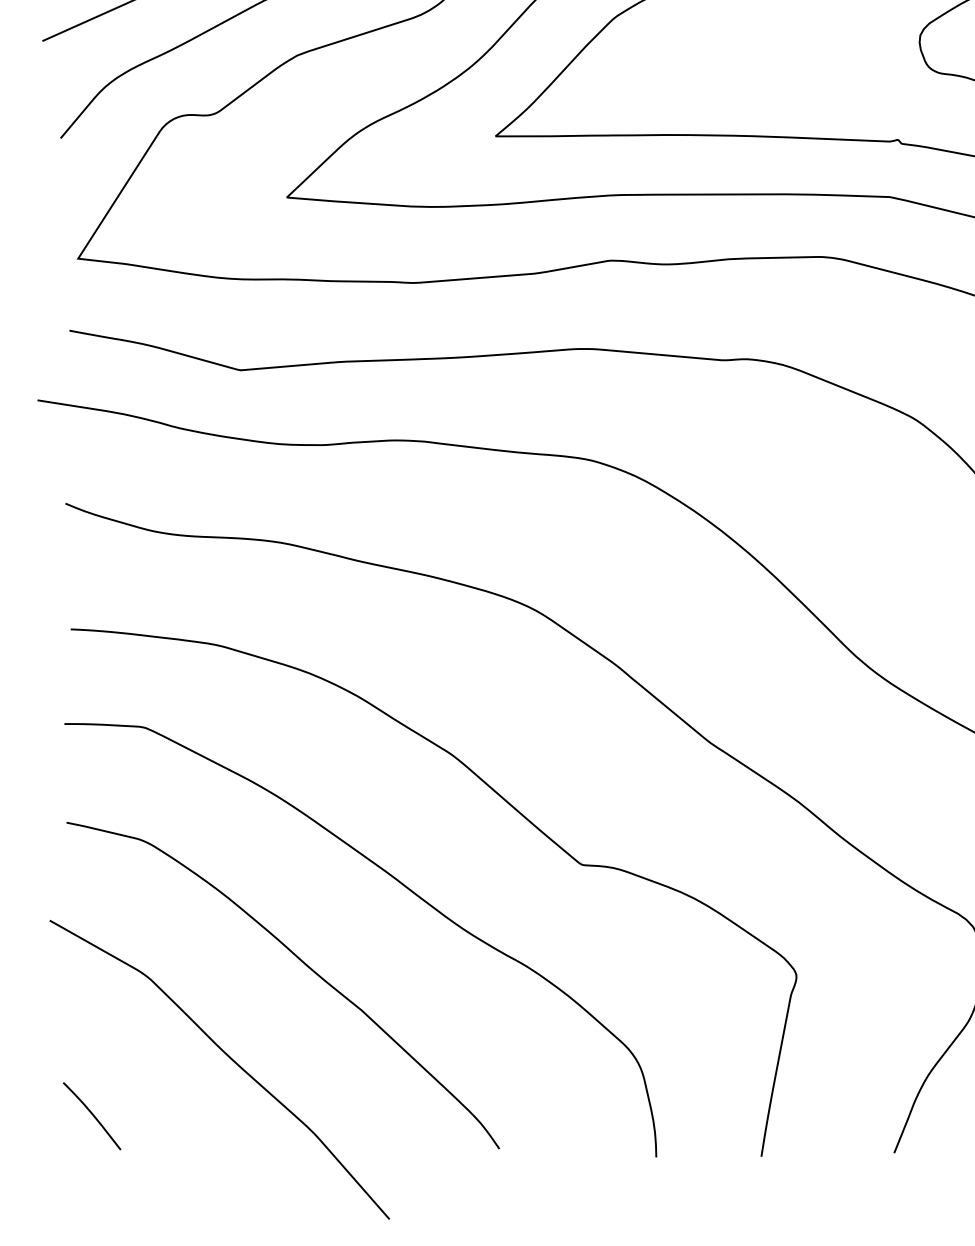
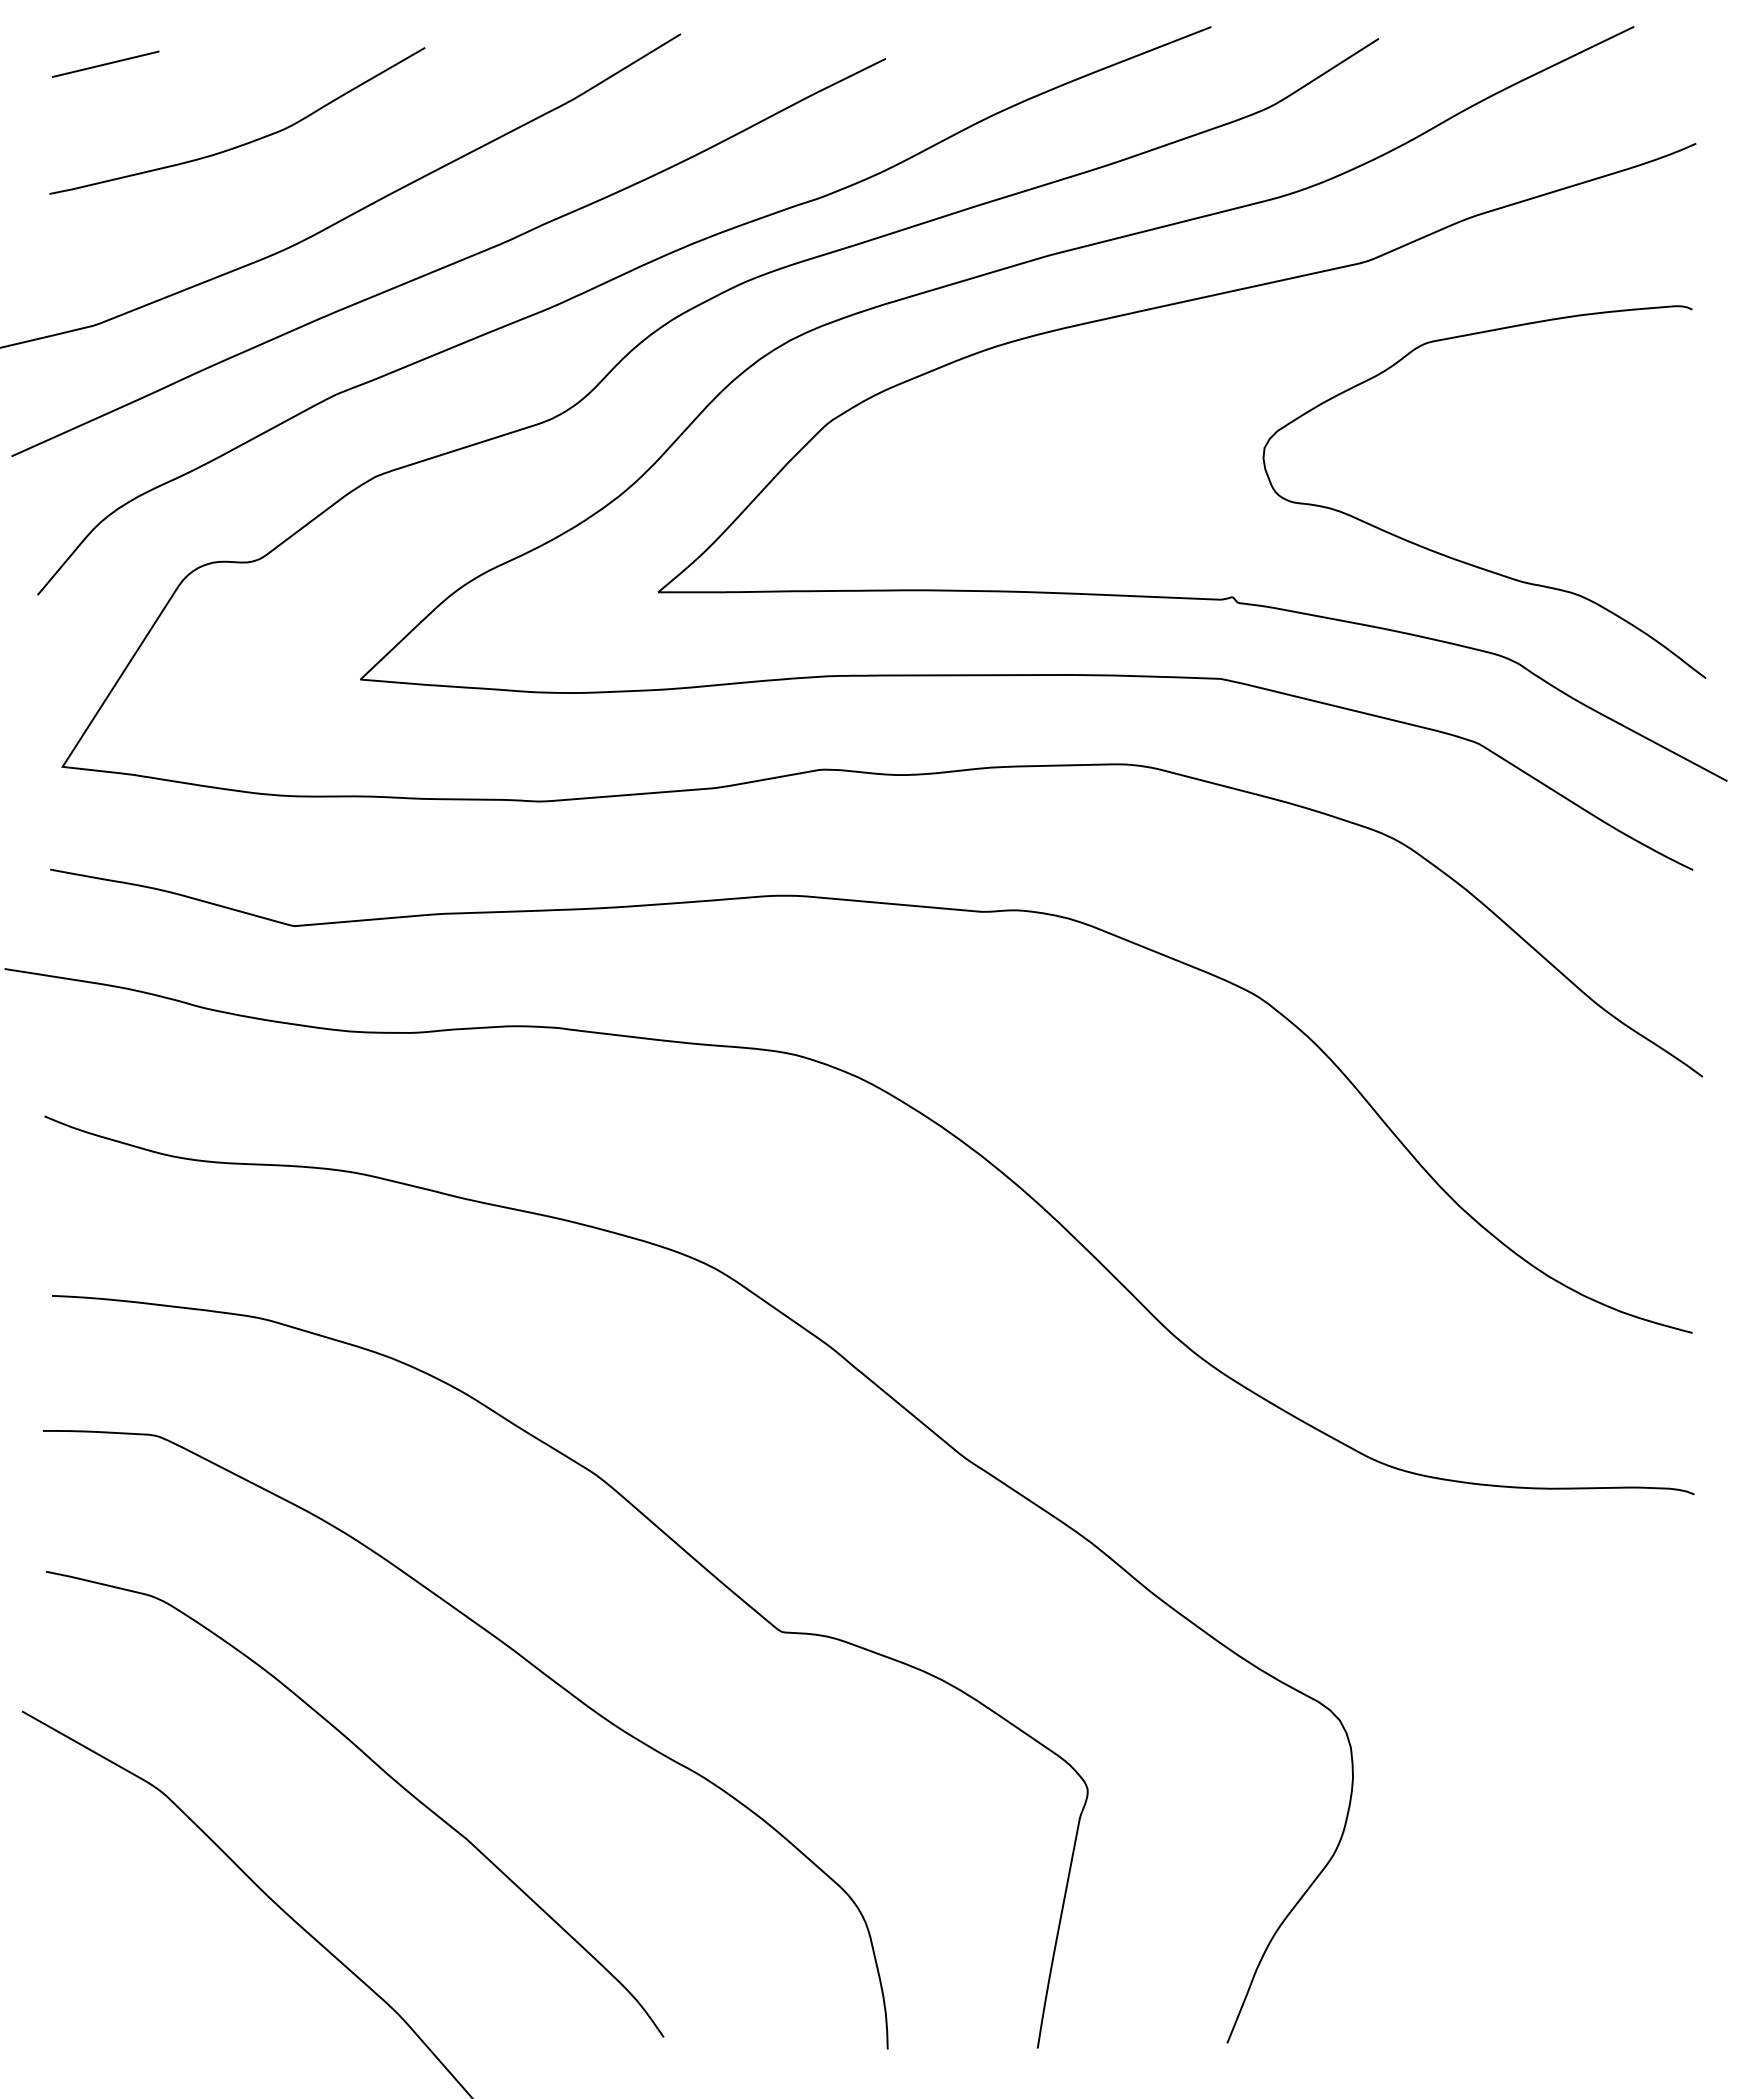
curve: (92, 1115) -> (83, 1989), removed

